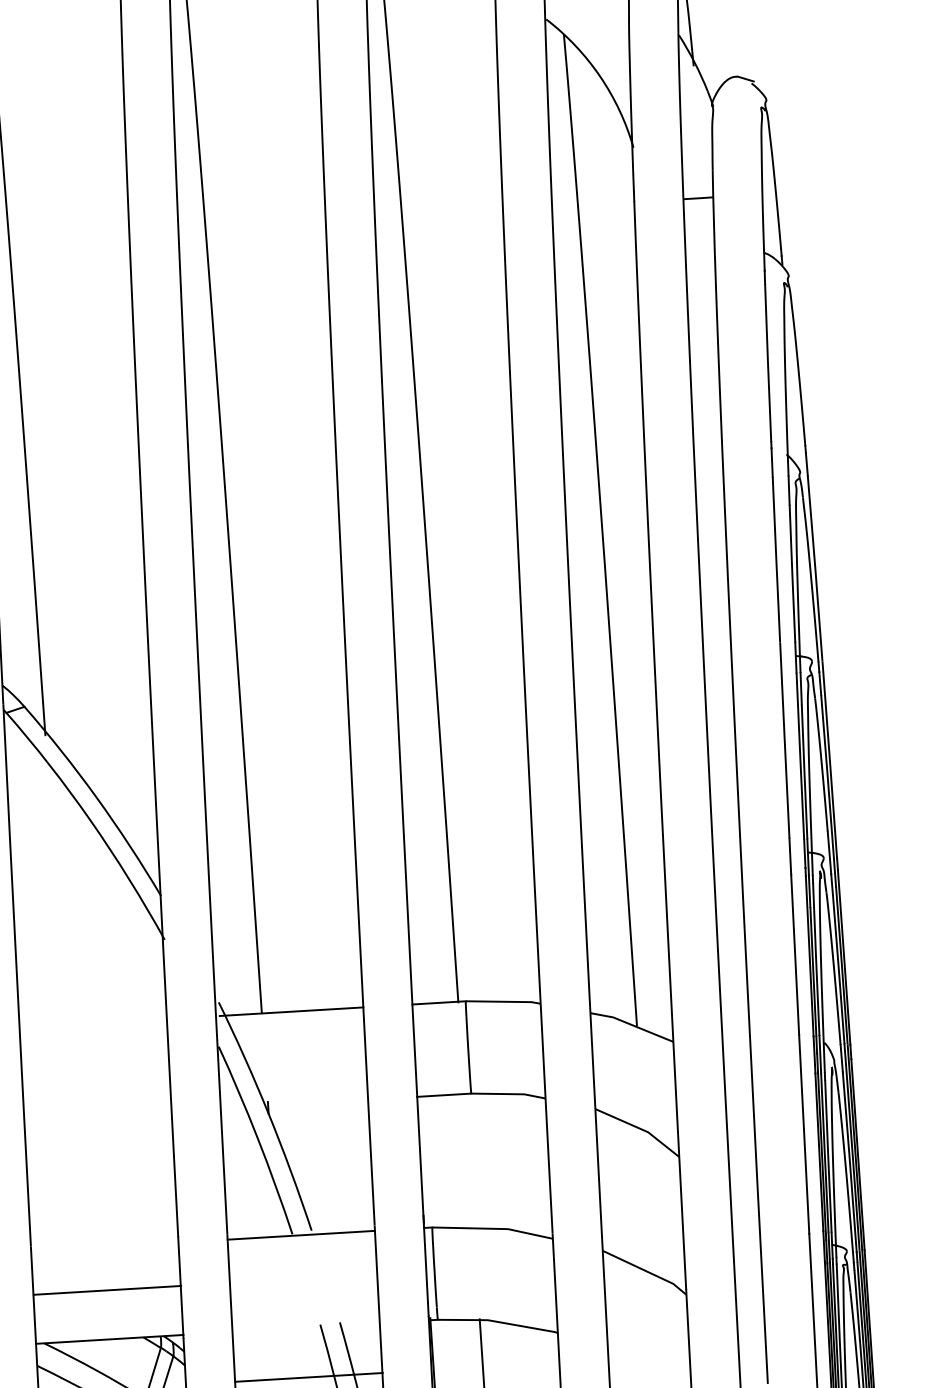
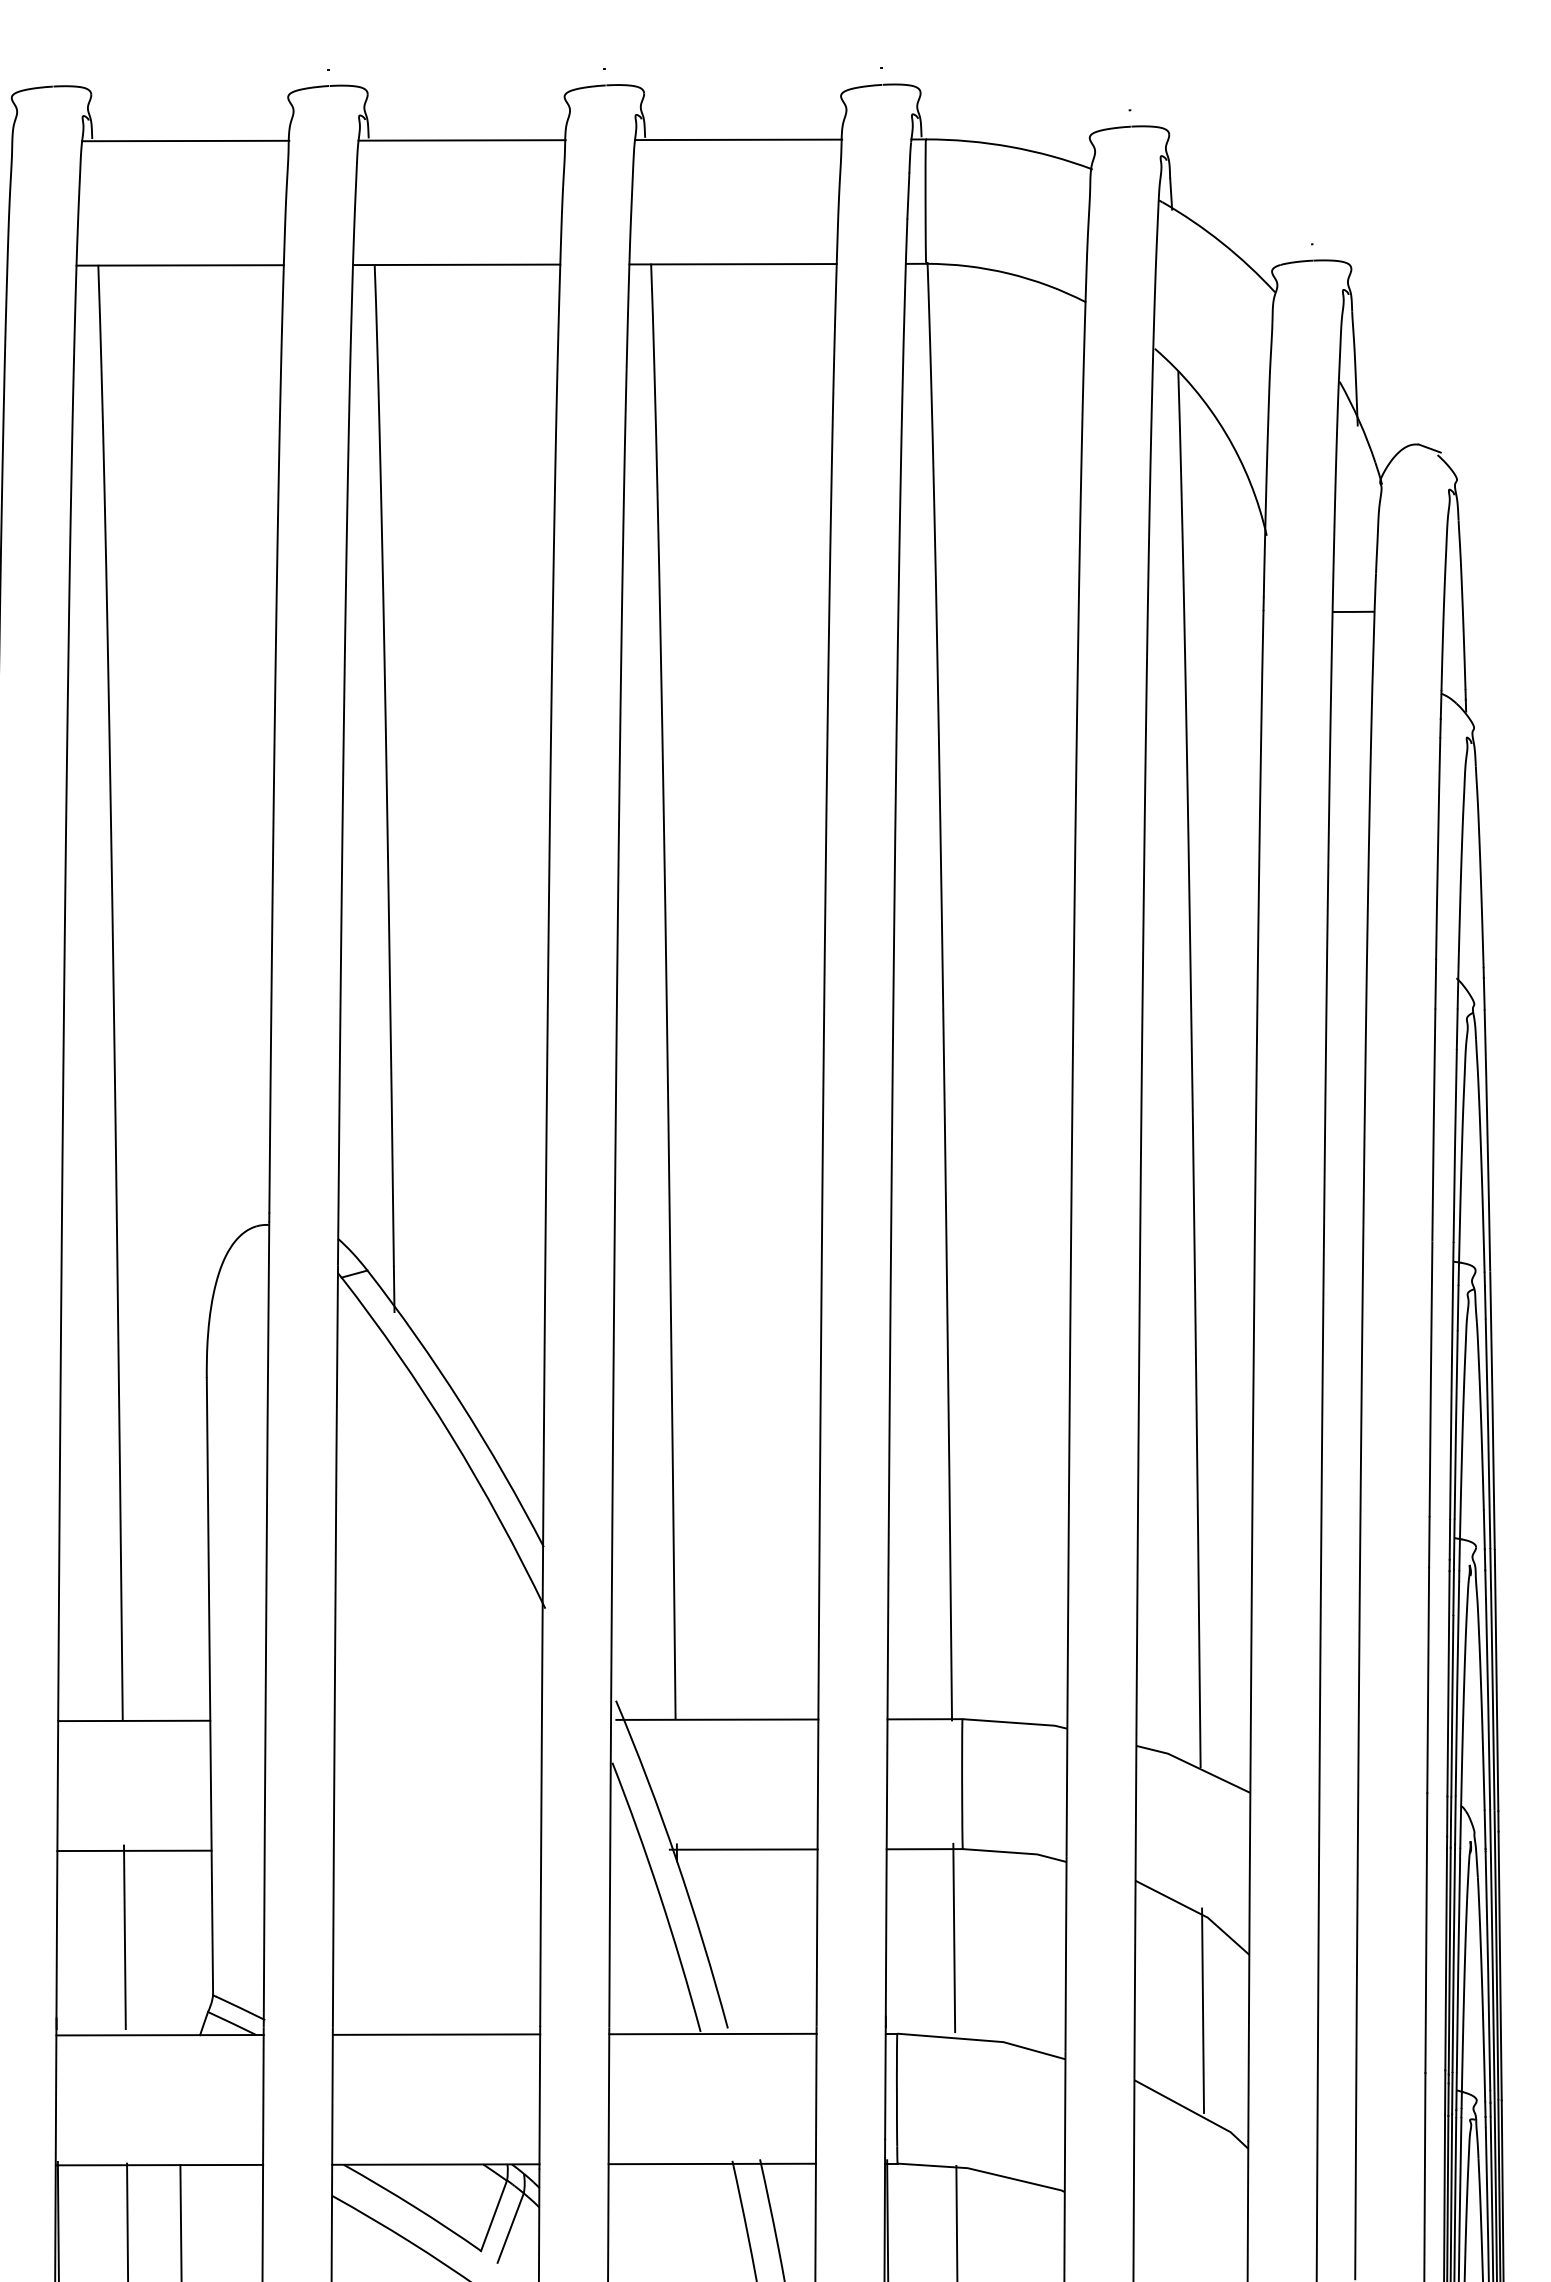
line: (315, 1102) -> (743, 1849), added
line: (469, 1156) -> (954, 1937), added
line: (648, 1198) -> (1203, 2010), added
line: (107, 1290) -> (436, 2034), moved
line: (309, 1377) -> (712, 2163), moved

